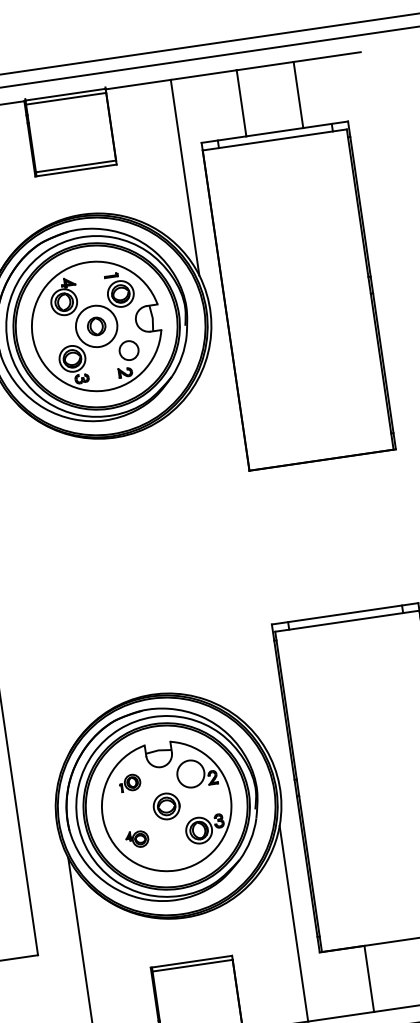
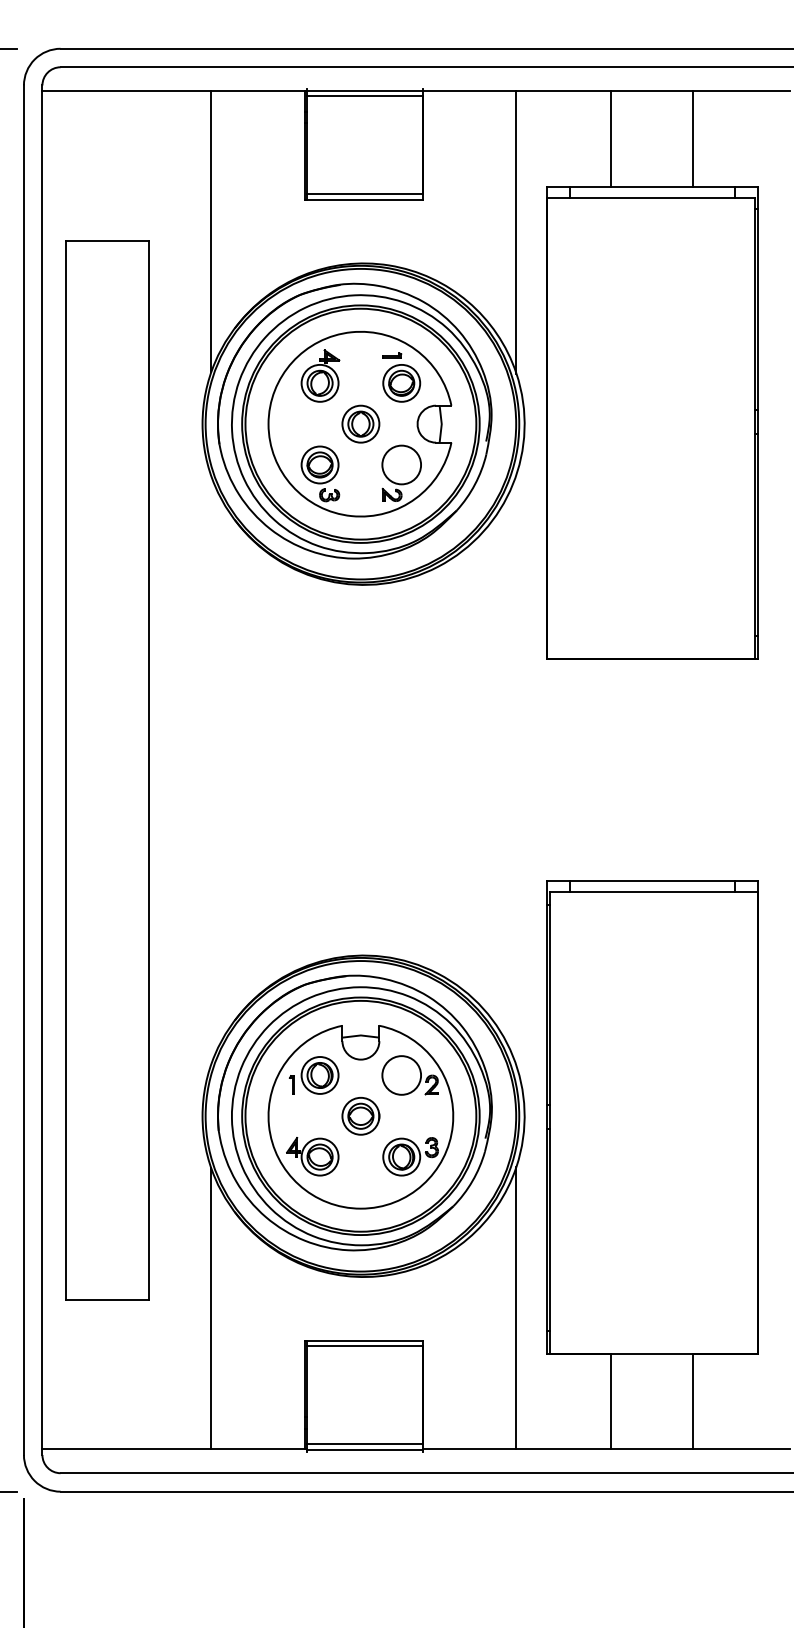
circle: (96, 326) -> (360, 423), size x0.62
circle: (128, 350) -> (401, 464), size x1.43
part: (129, 782) -> (313, 1075), size x1.67
part: (137, 839) -> (312, 1156), size x1.67

